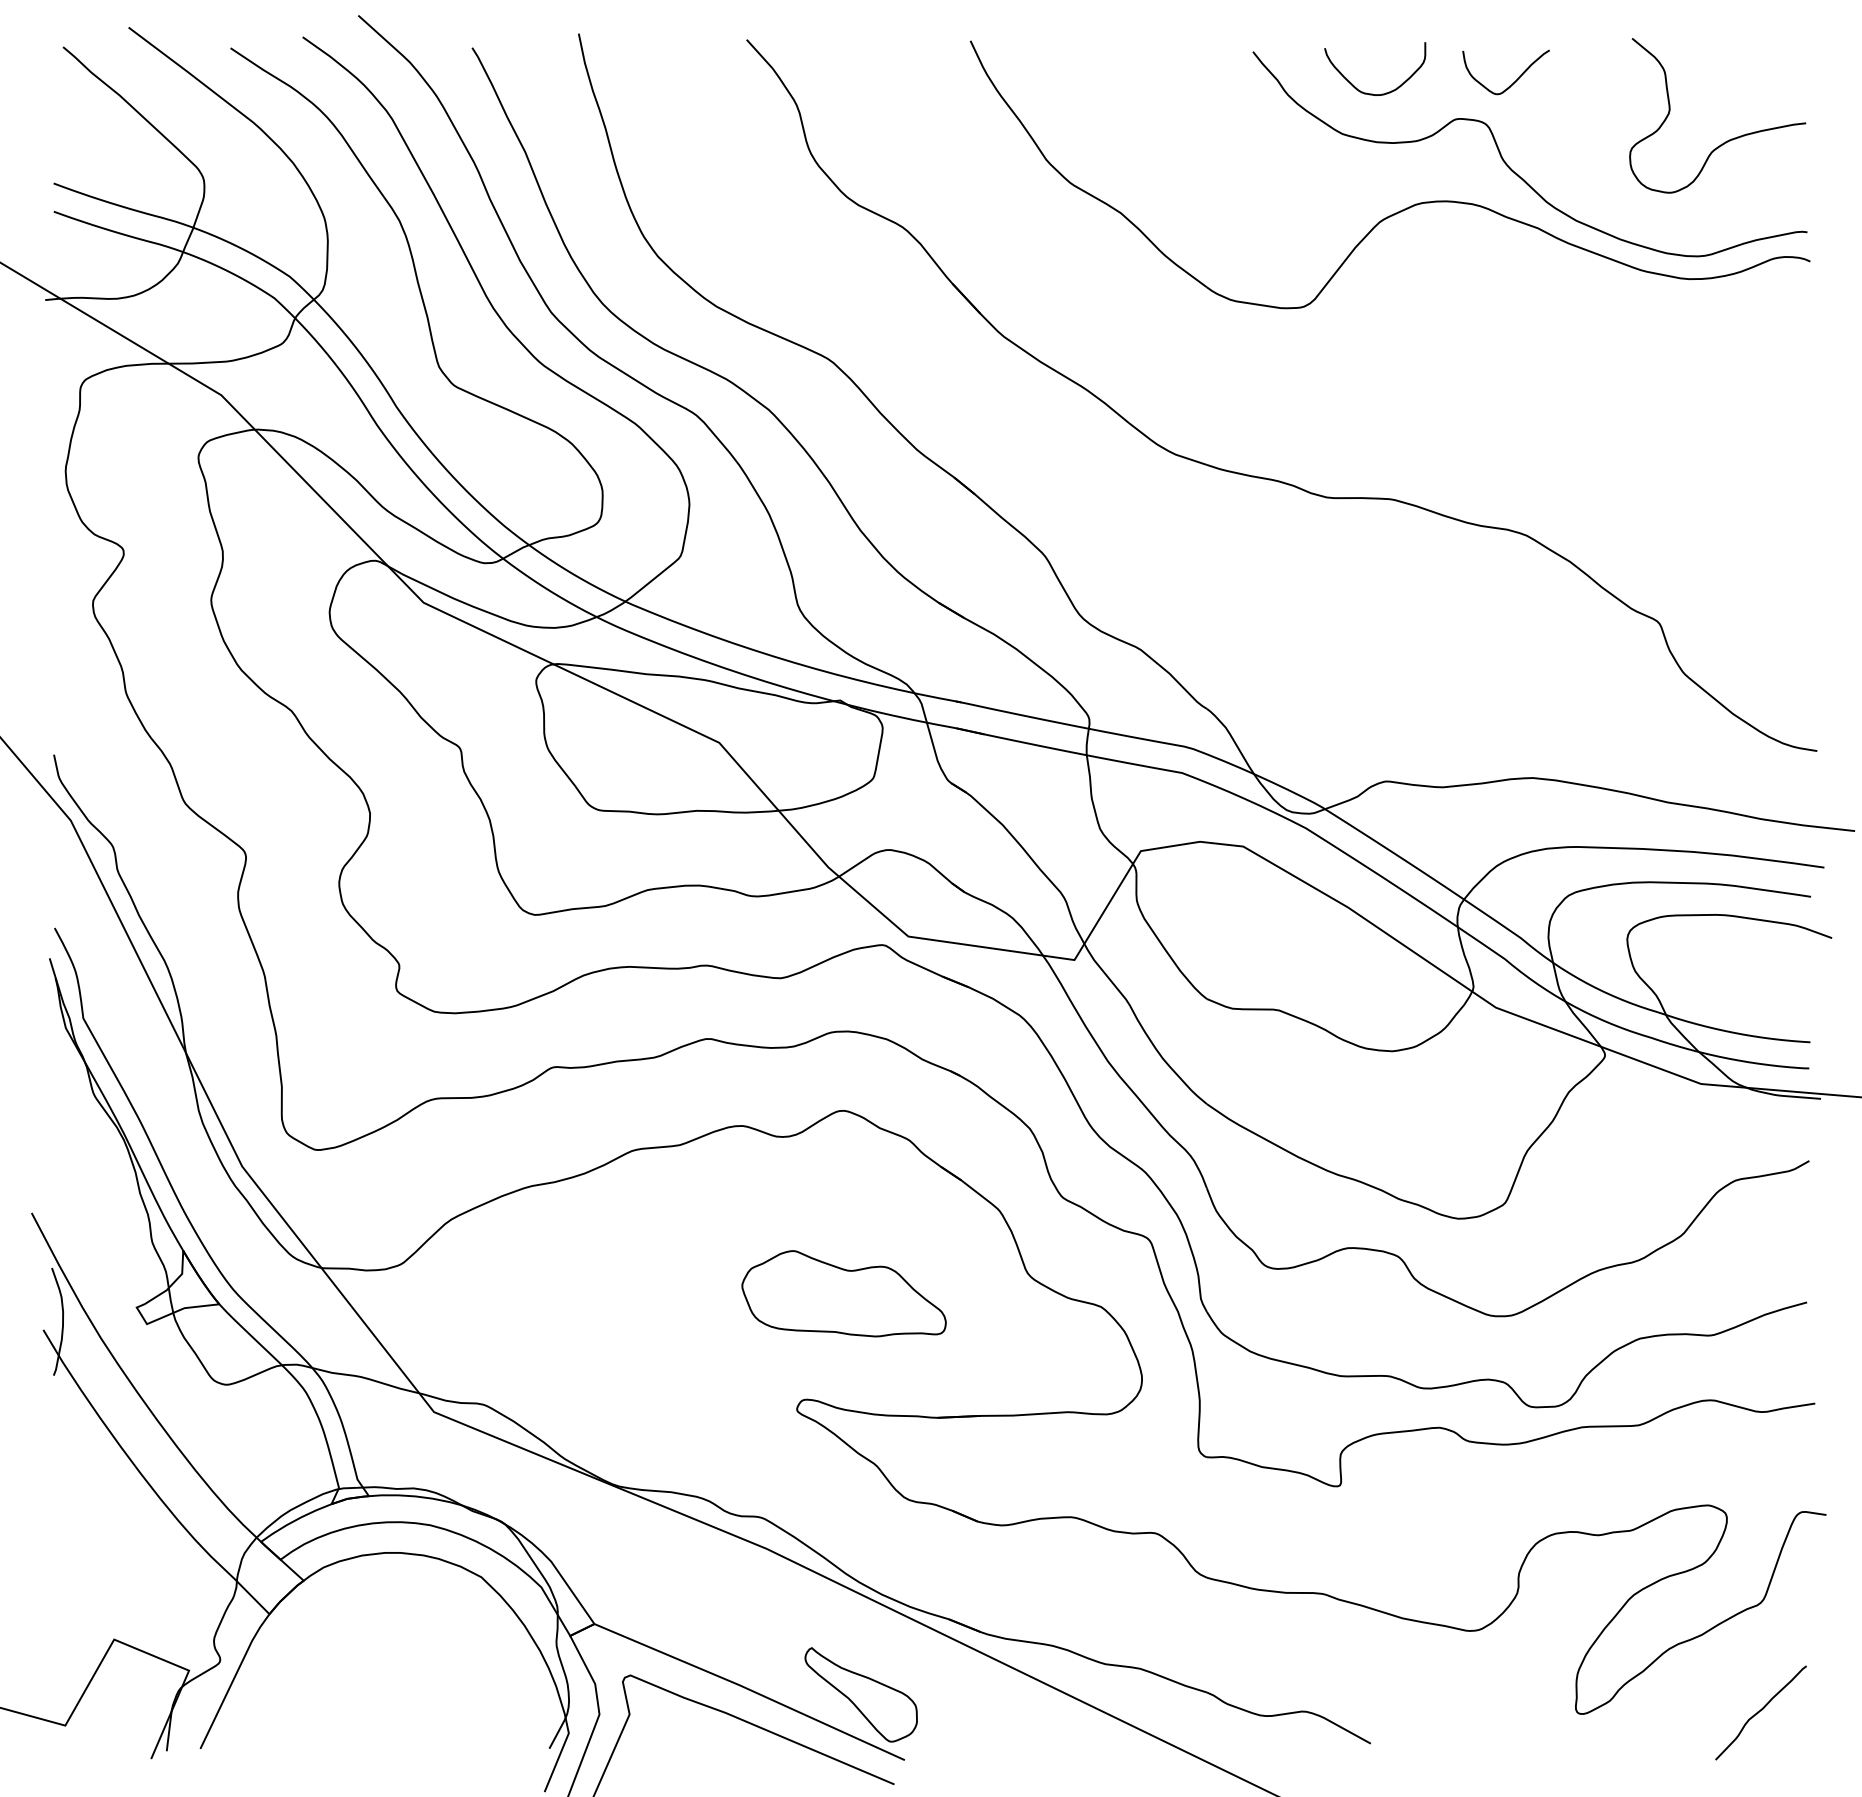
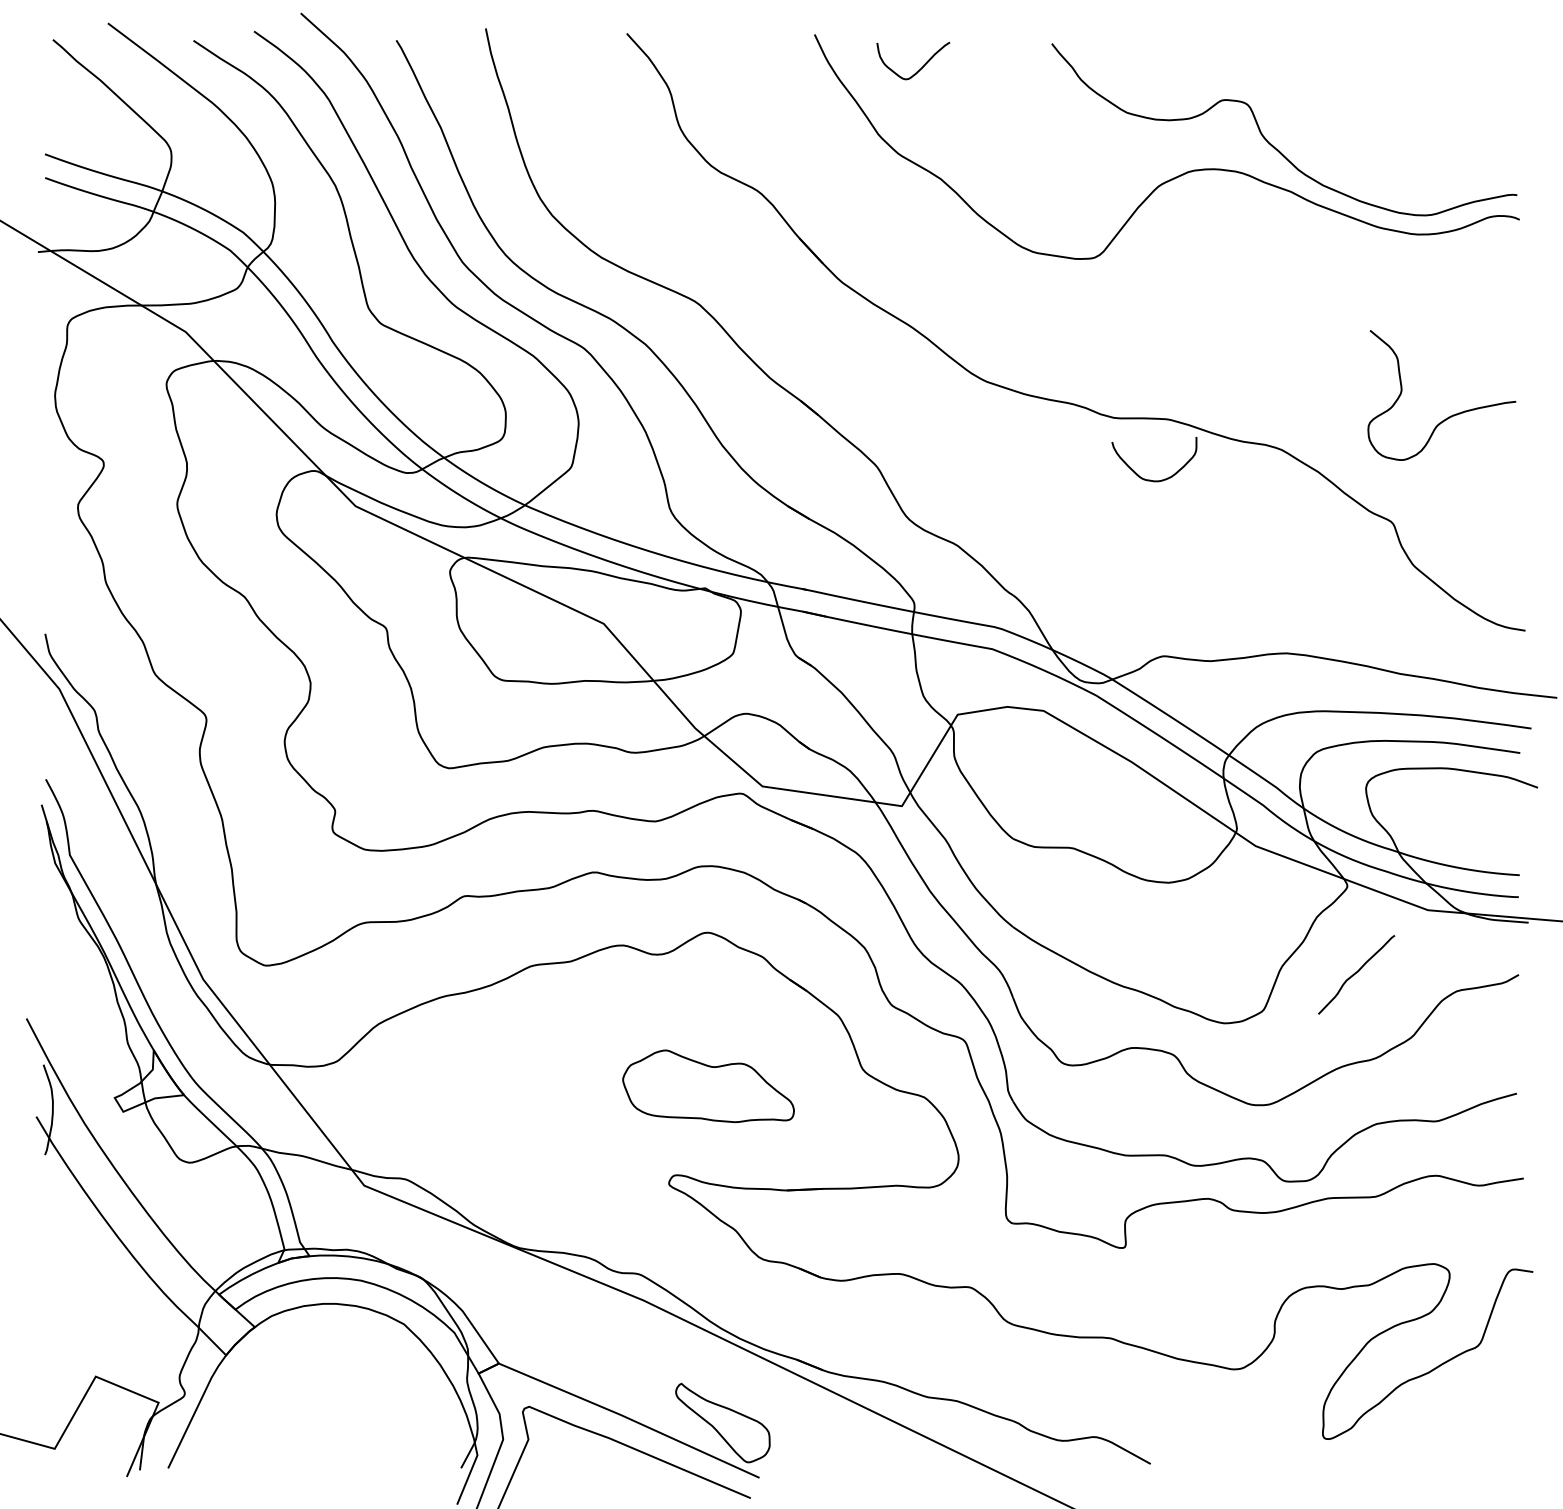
curve: (1514, 81) -> (920, 68), moved
curve: (1372, 93) -> (1152, 479), moved
curve: (1729, 139) -> (1451, 415), moved
curve: (1760, 1711) -> (1356, 973), moved

